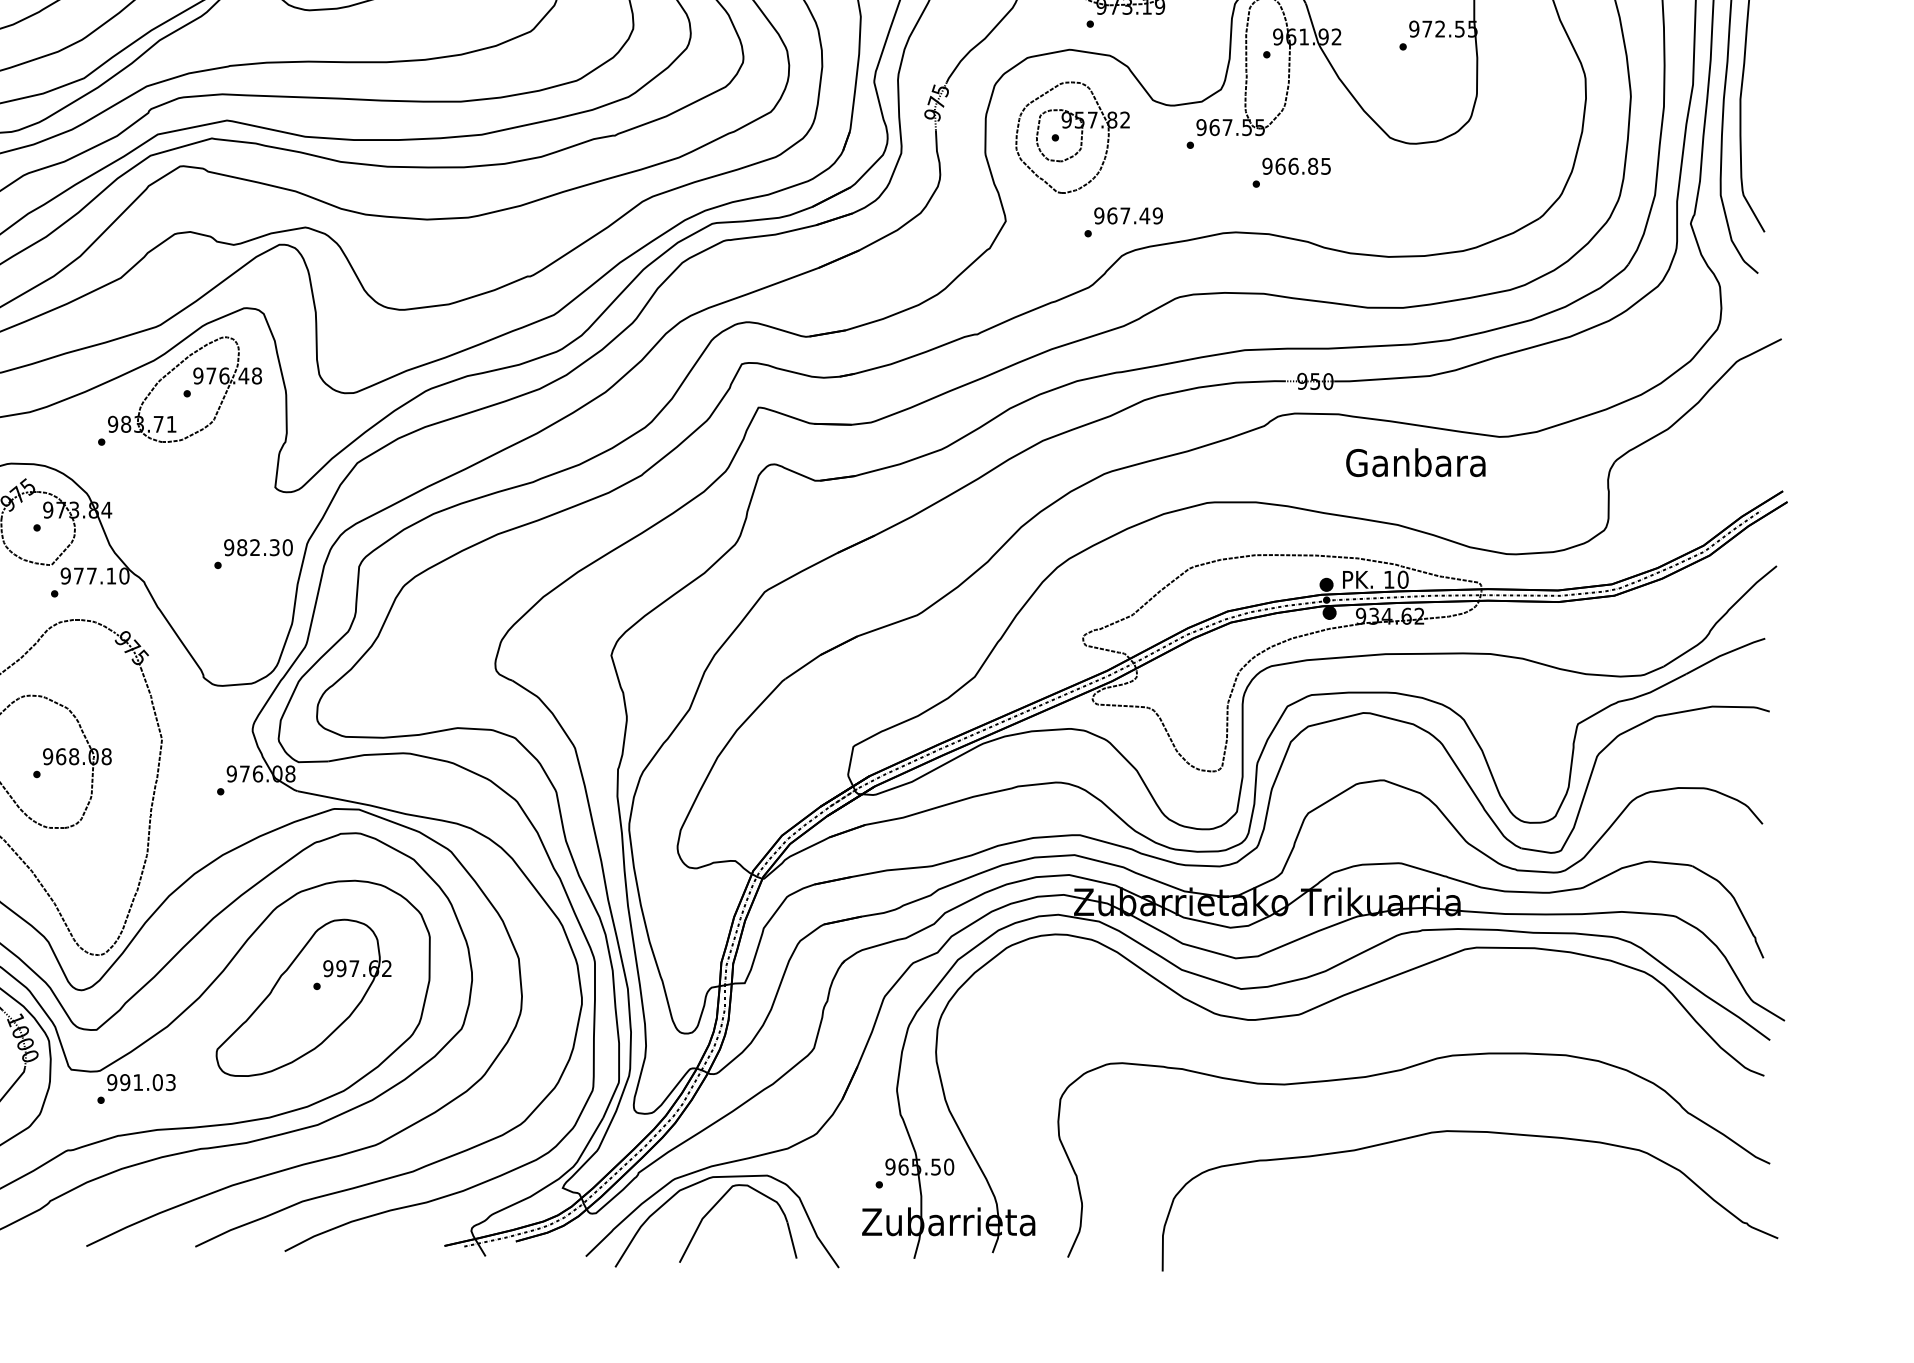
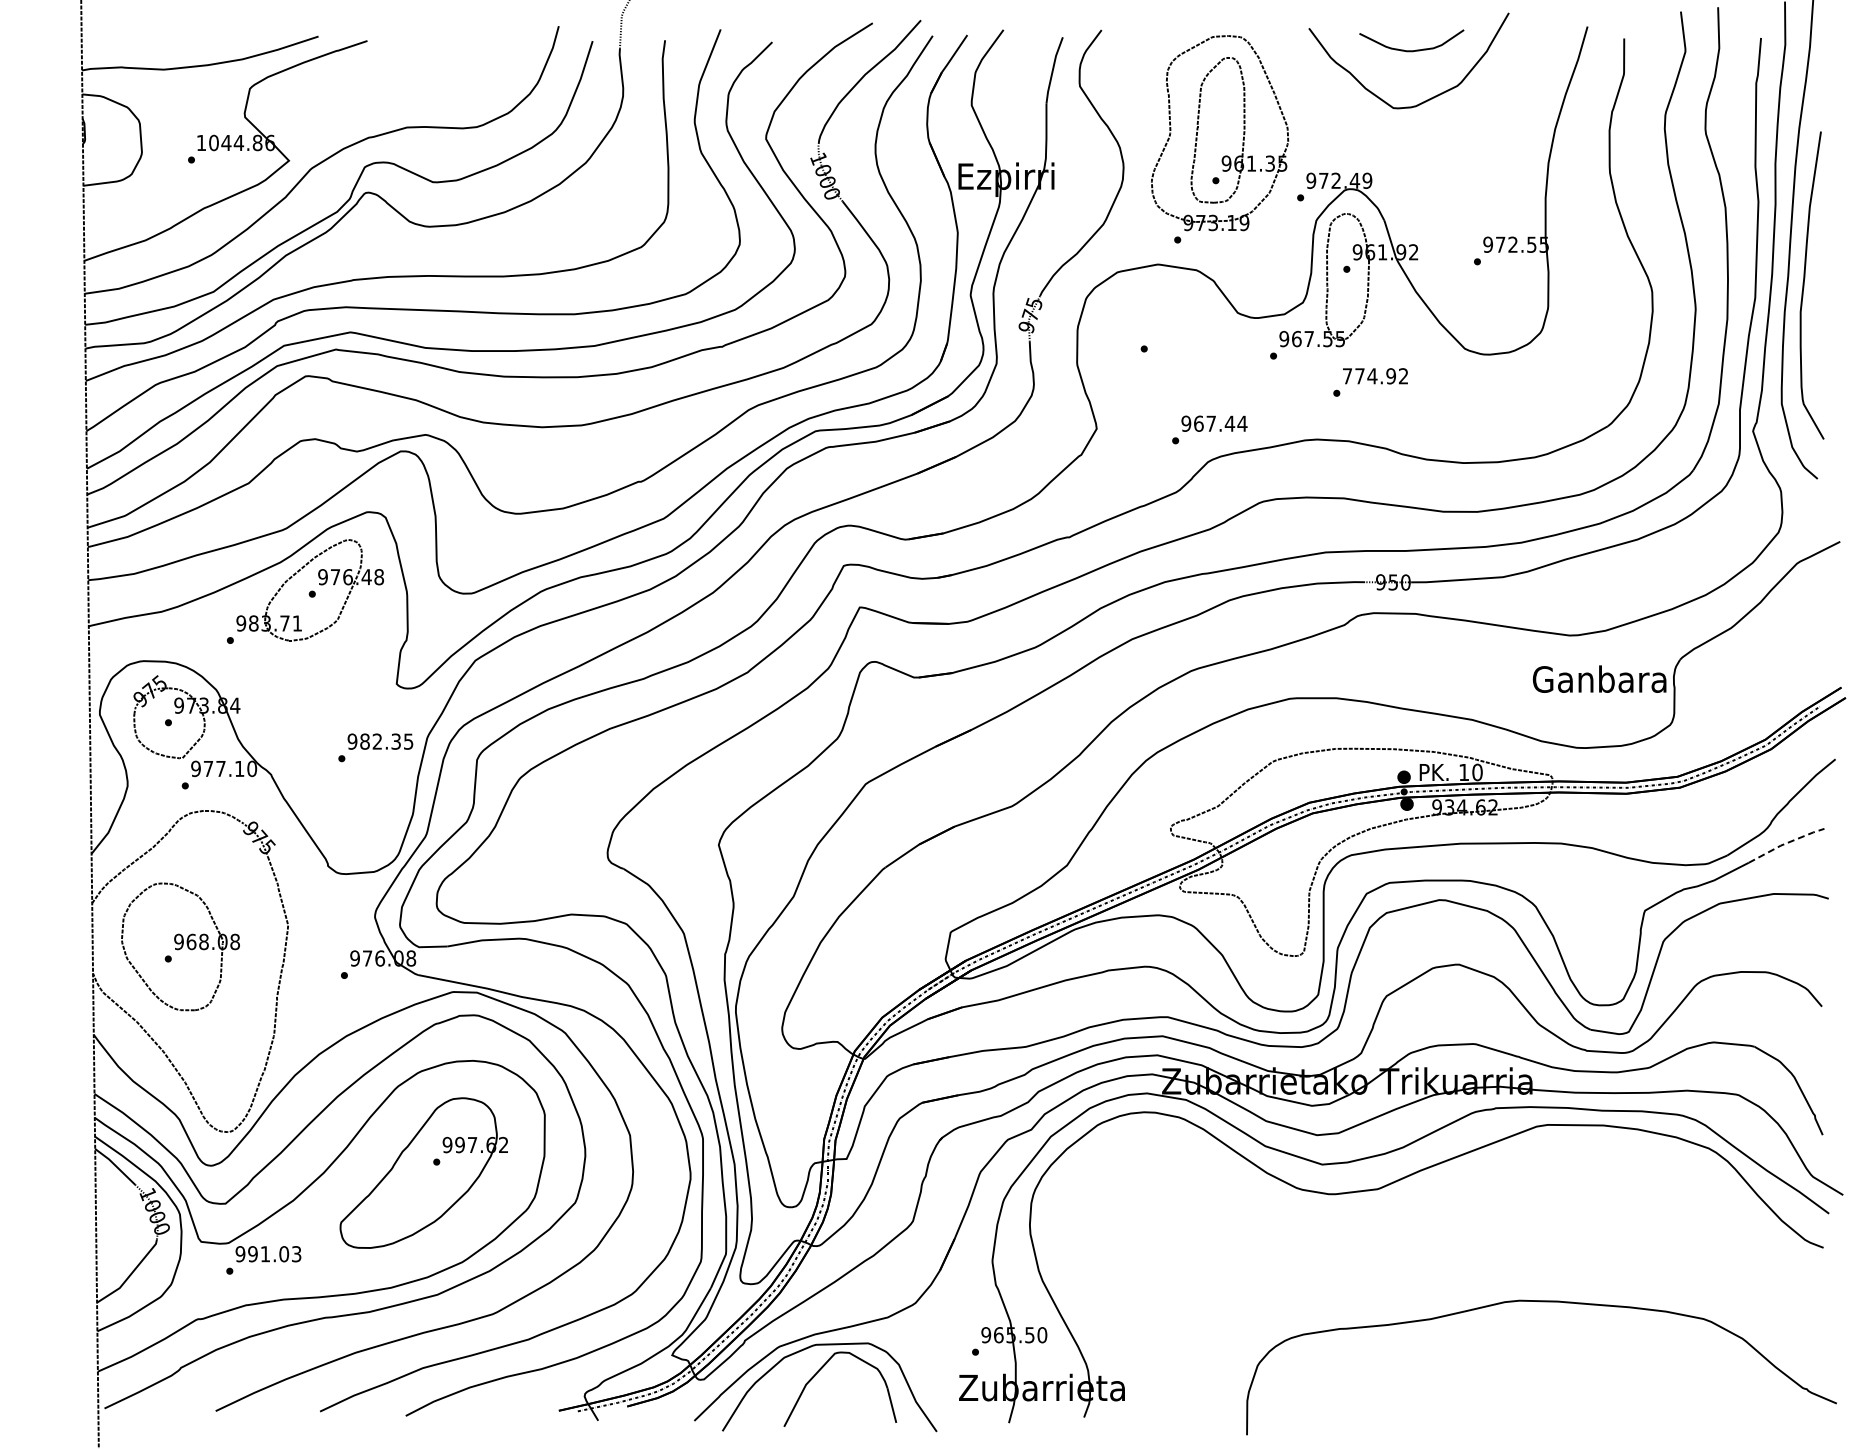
part: (1080, 137) -> (1168, 348), removed
text: (1296, 166) -> (1375, 376), 966.85 -> 774.92
text: (1157, 215) -> (1242, 423), 967.49 -> 967.44
text: (1415, 461) -> (1599, 678), moved
text: (287, 547) -> (408, 741), 982.30 -> 982.35
line: (1725, 653) -> (1786, 843), solid -> dashed
curve: (1401, 1071) -> (1475, 1243), removed

